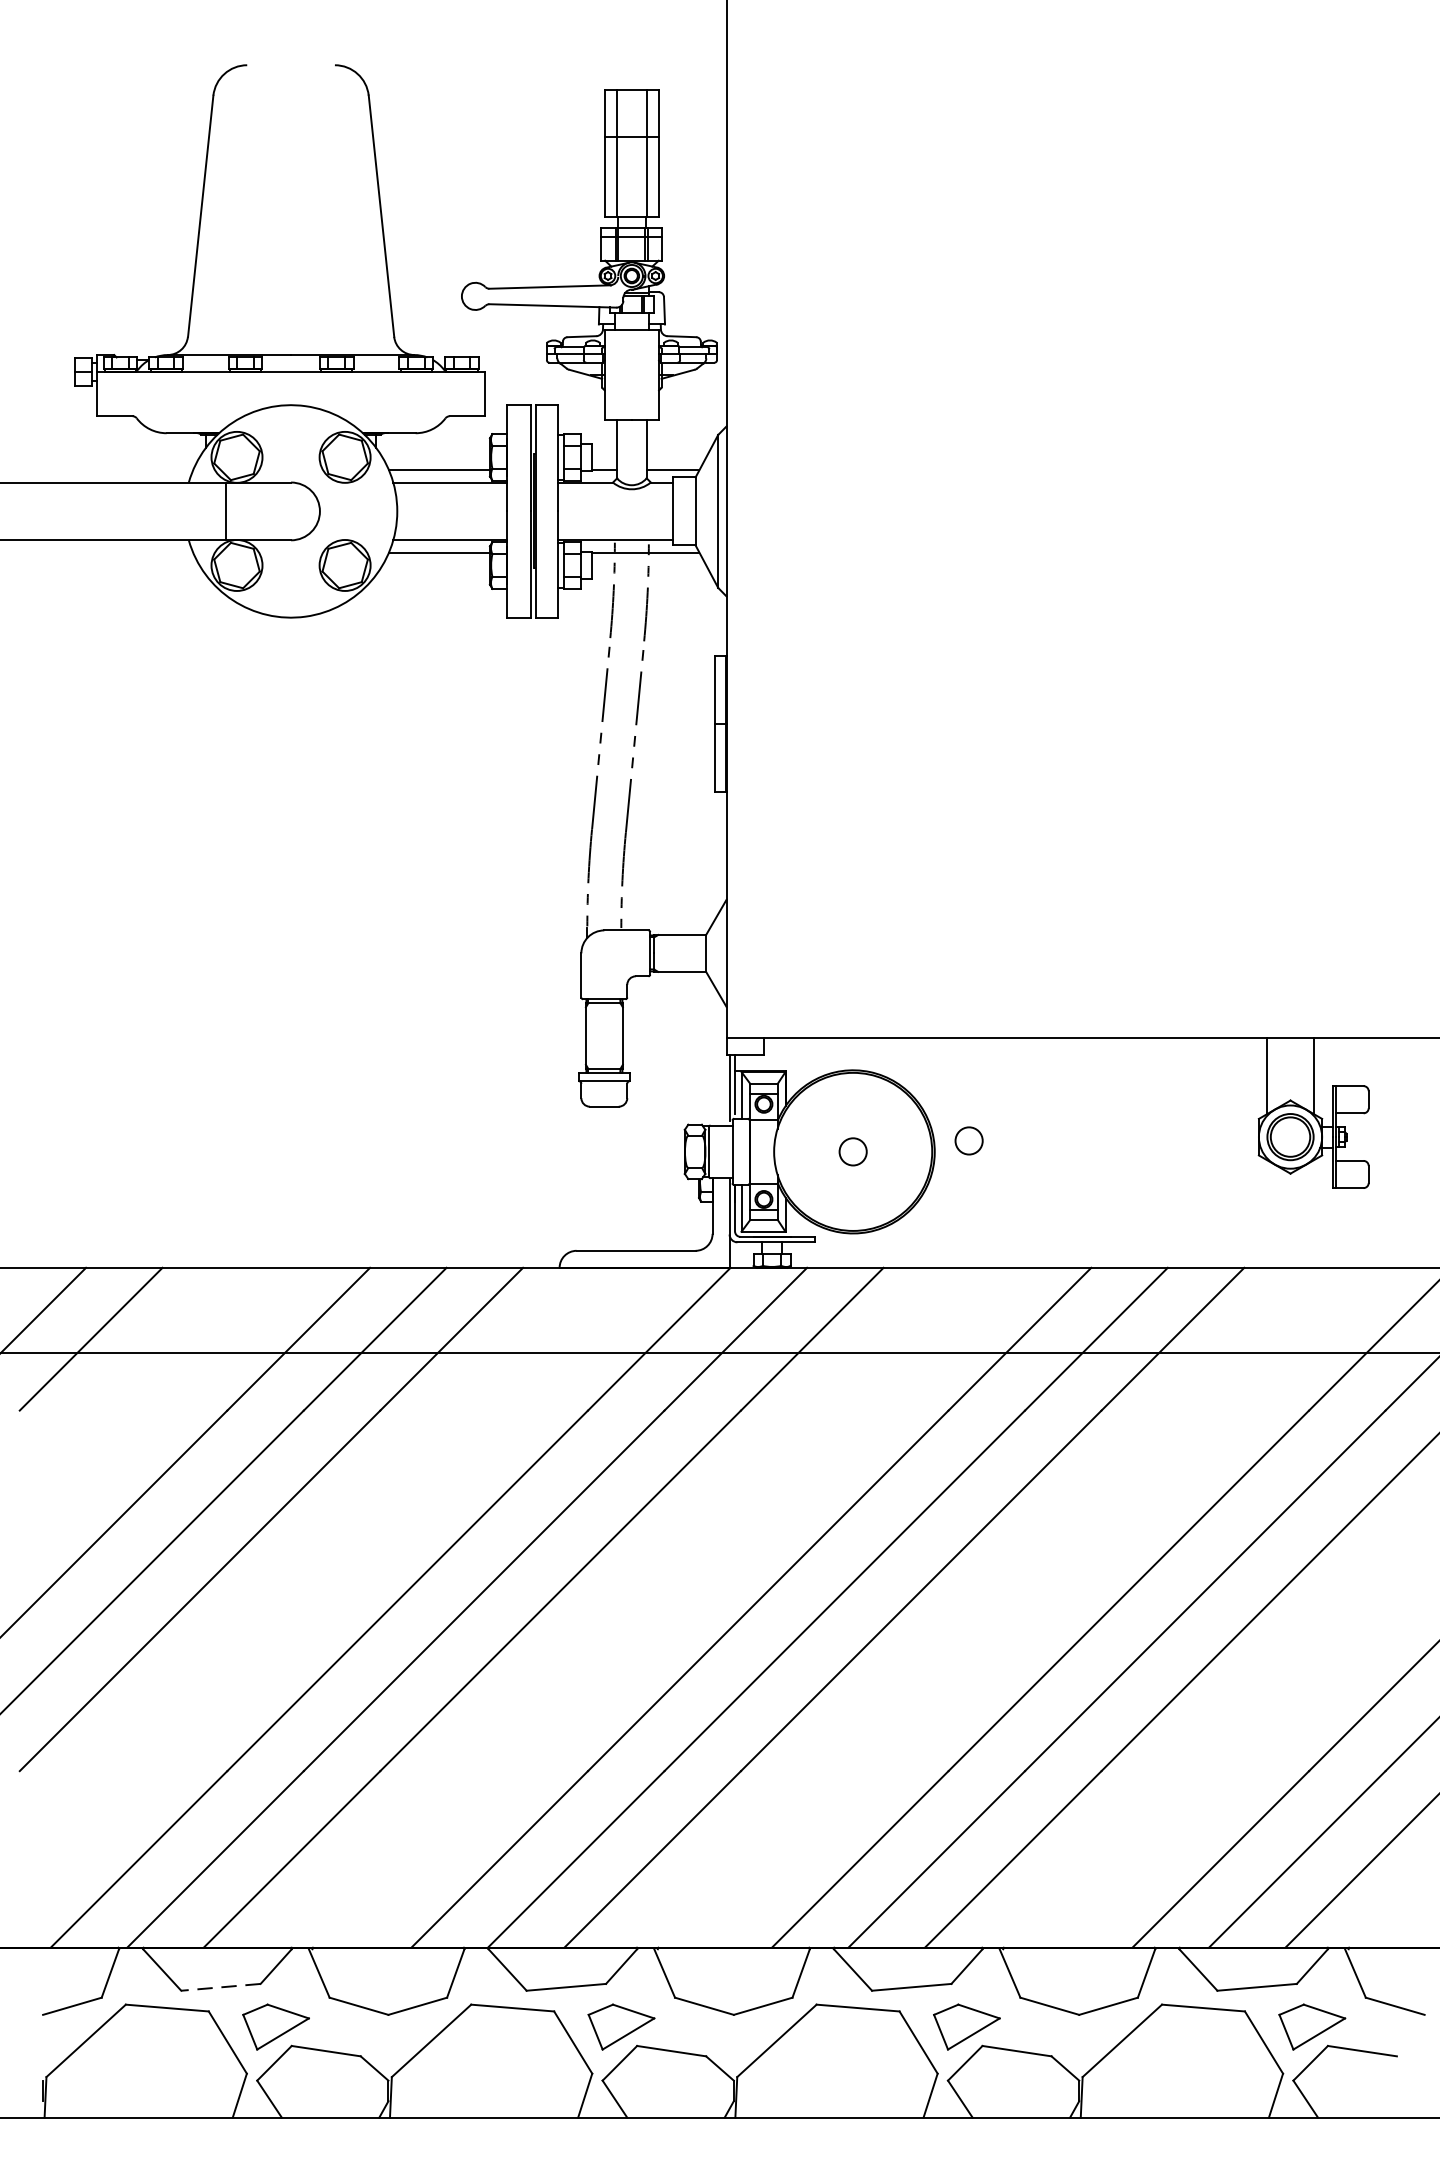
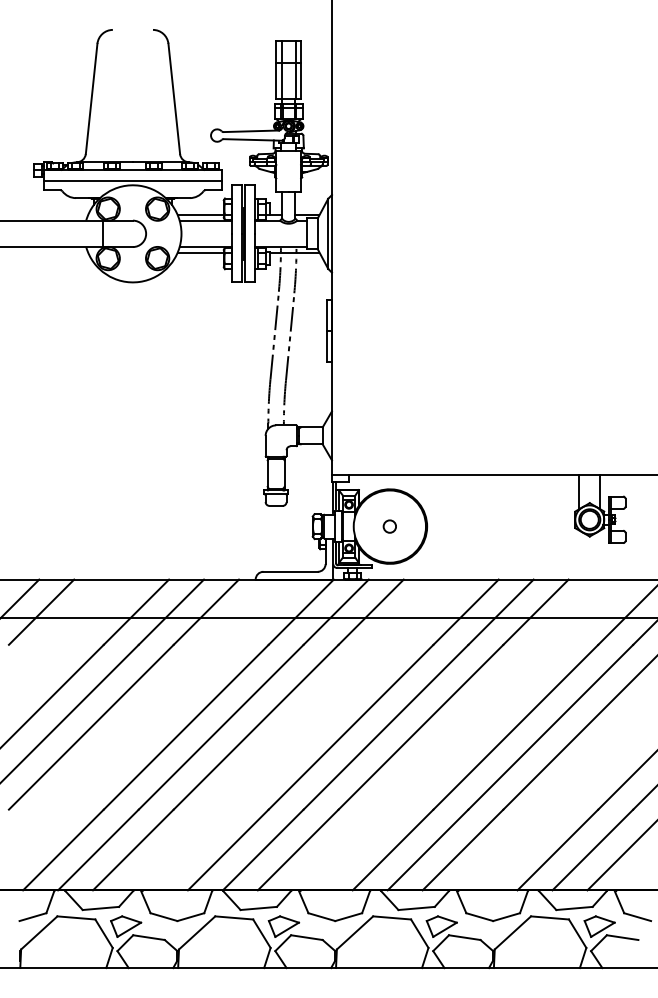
line: (290, 396) -> (132, 181), added
circle: (968, 1140) -> (442, 521), removed
line: (220, 1987) -> (100, 908), dashed -> solid

